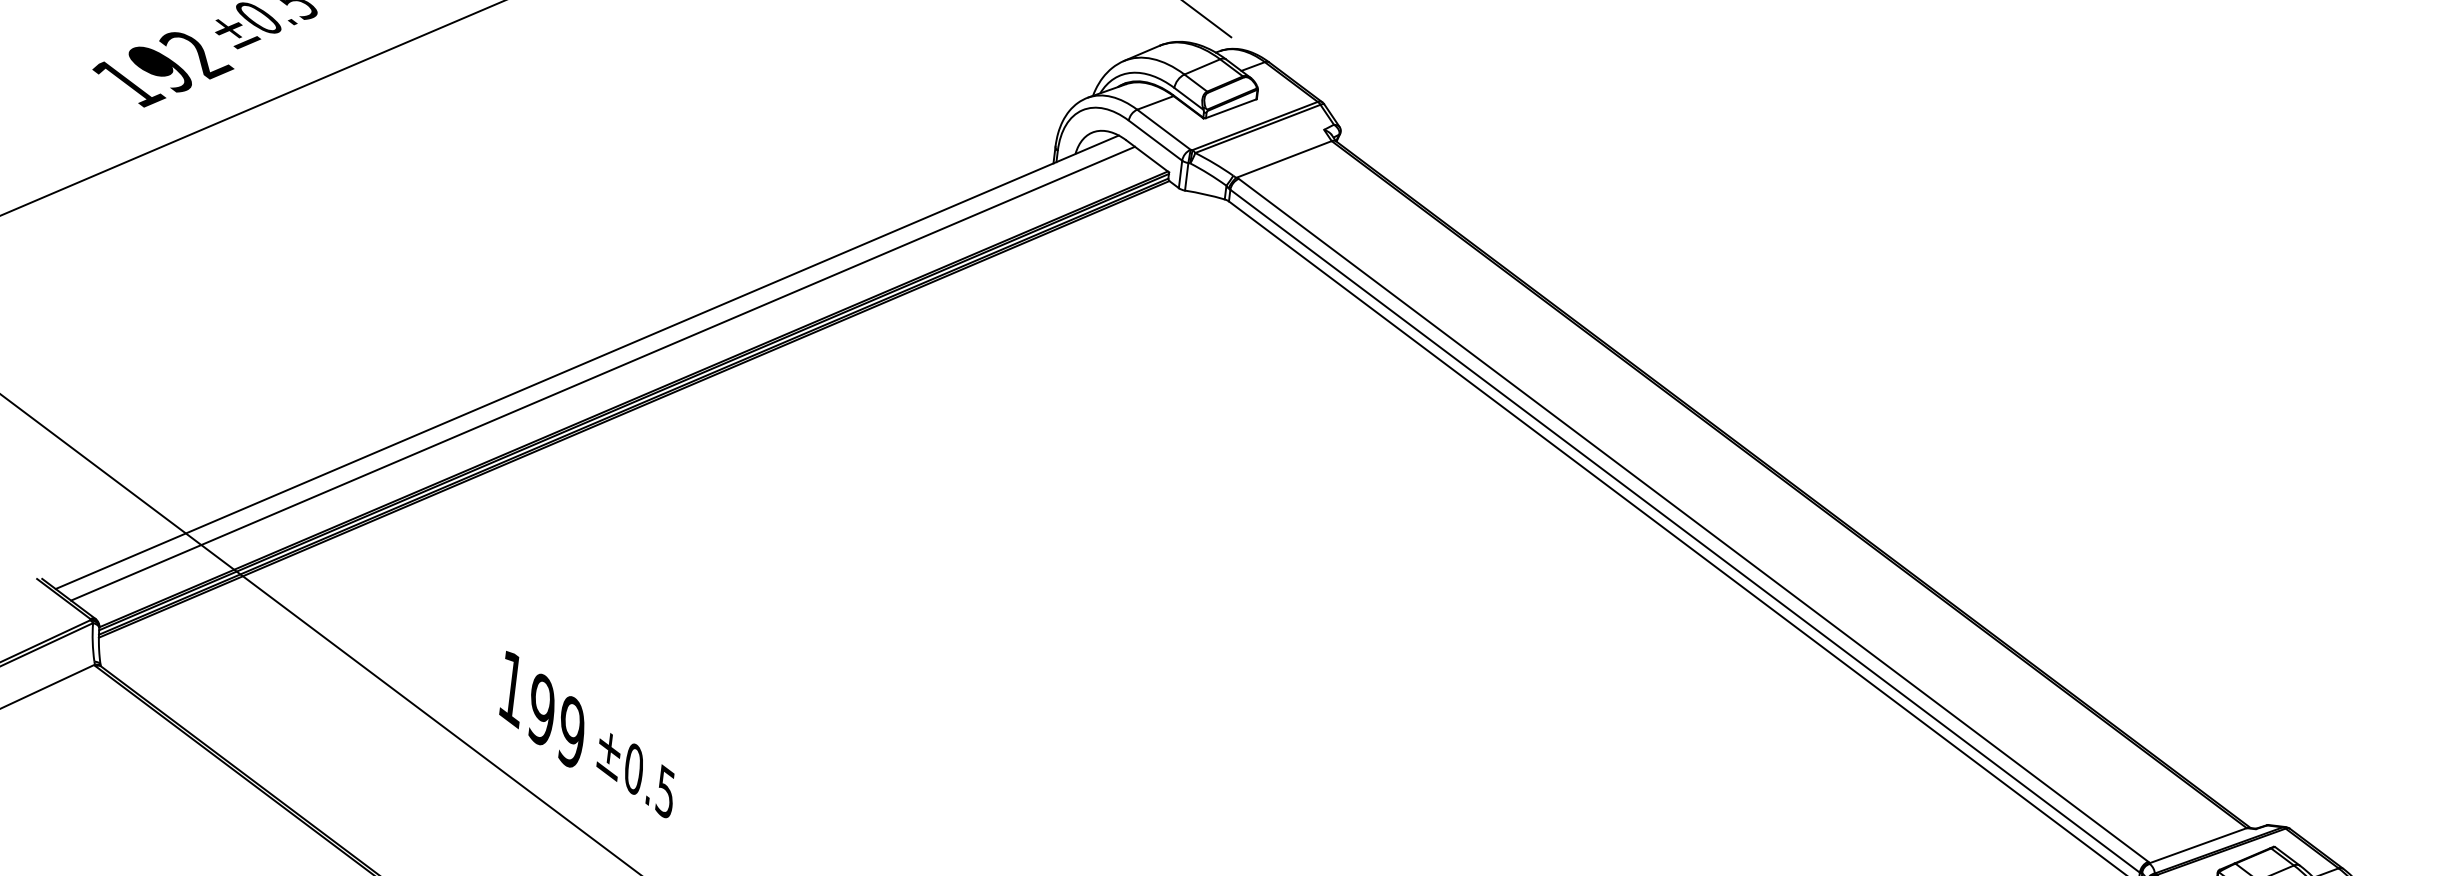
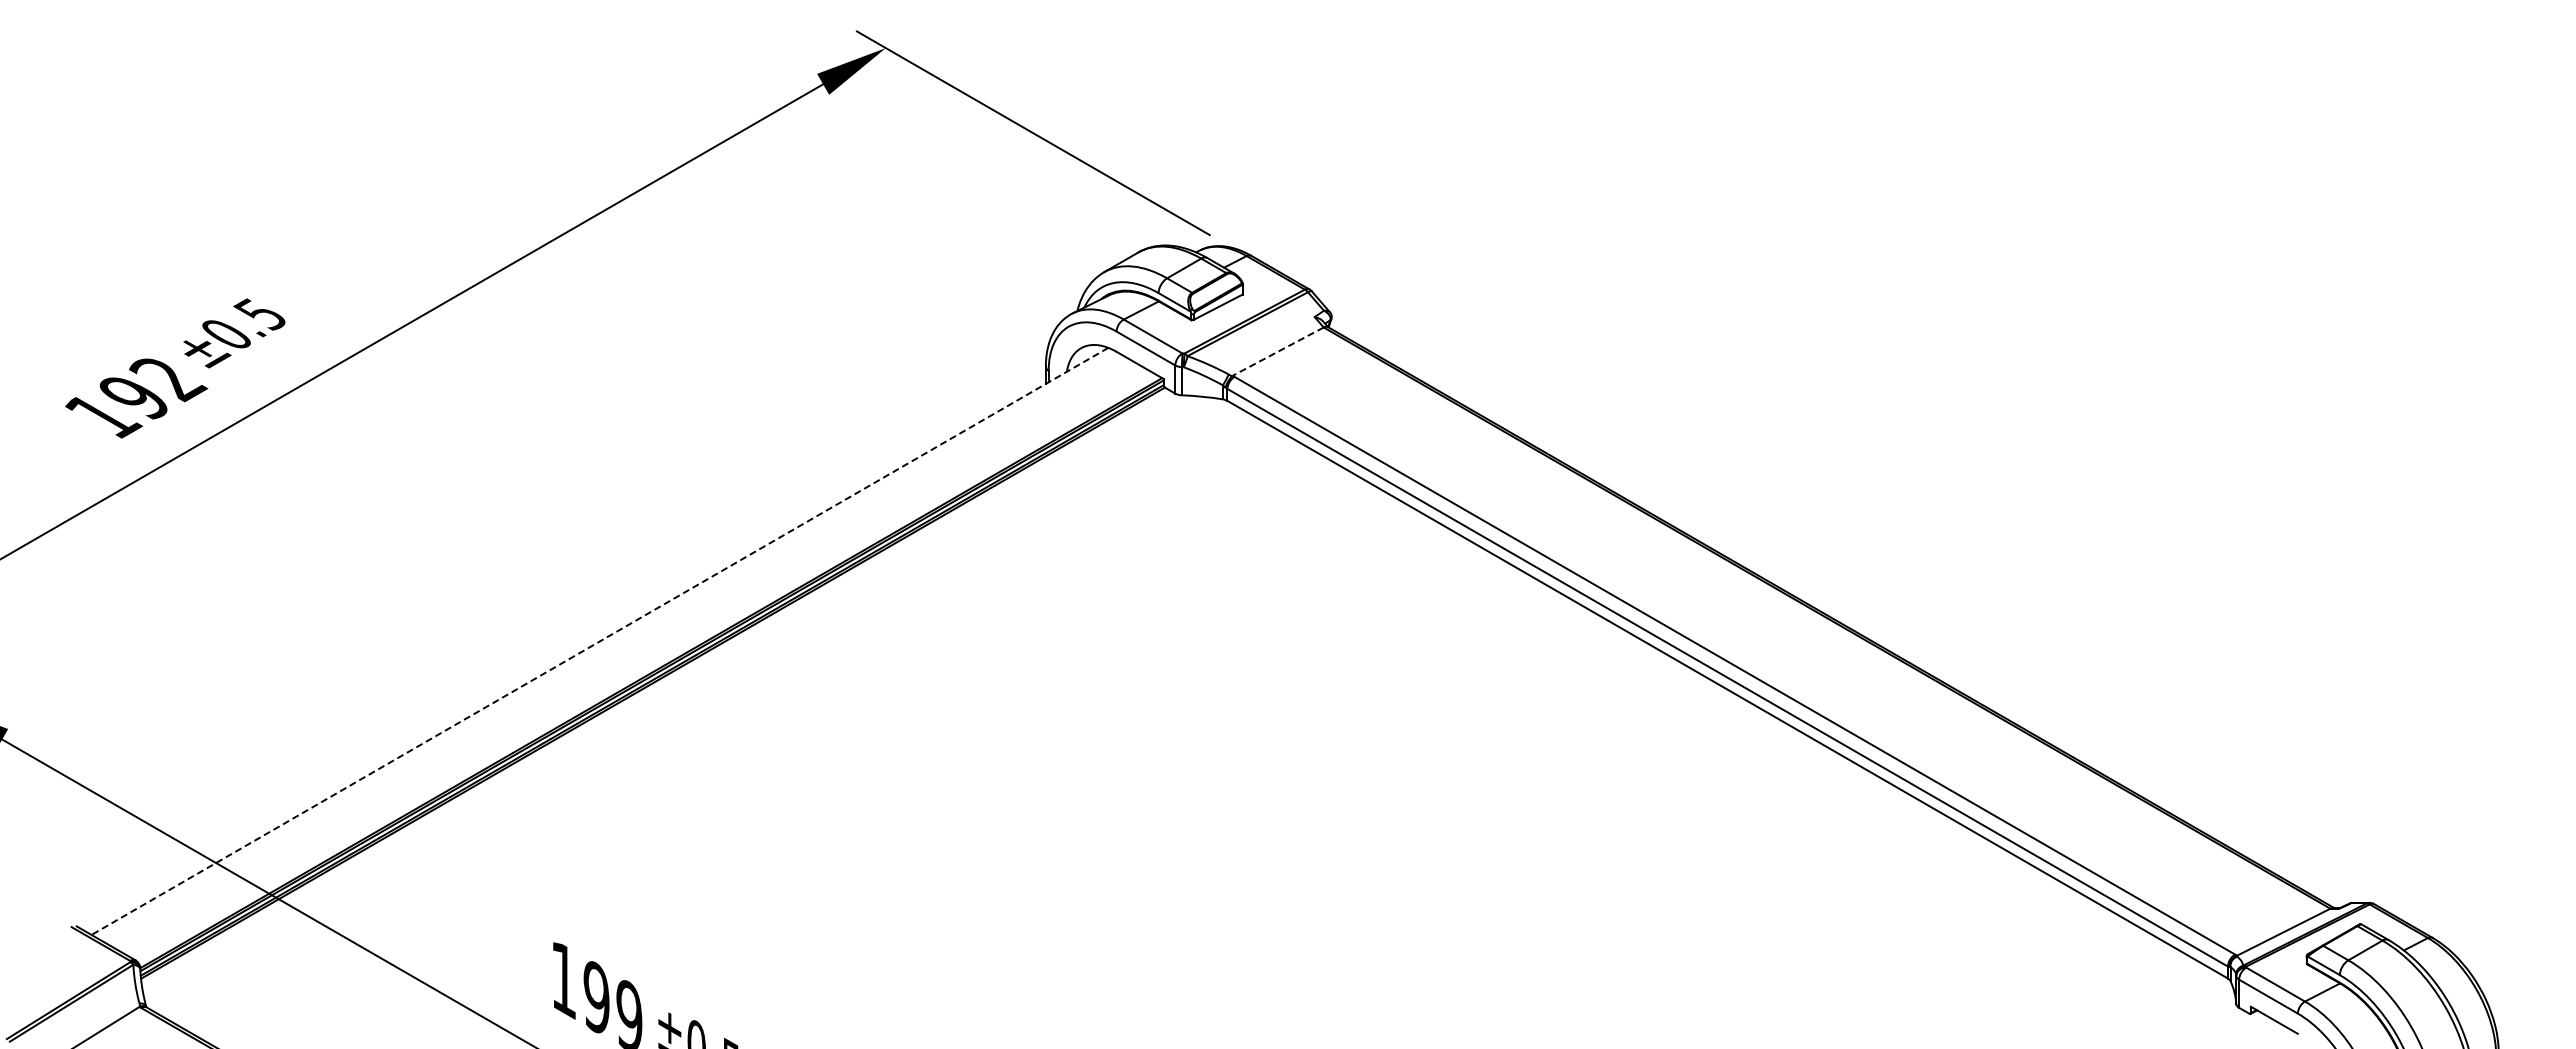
line: (1284, 159) -> (1278, 351), solid -> dashed
line: (586, 362) -> (599, 641), solid -> dashed
line: (603, 373) -> (617, 650), removed

